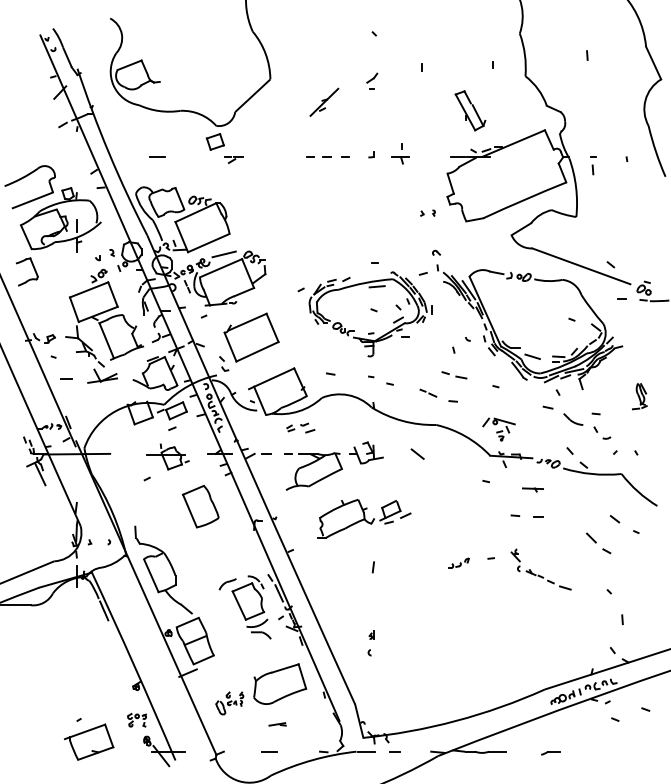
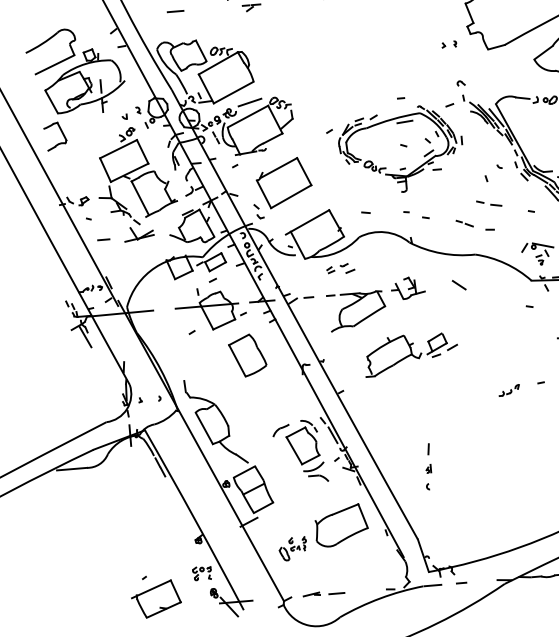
part: (167, 456) -> (210, 308), size x1.67
line: (372, 567) -> (427, 449), moved
part: (277, 724) -> (311, 594), moved

